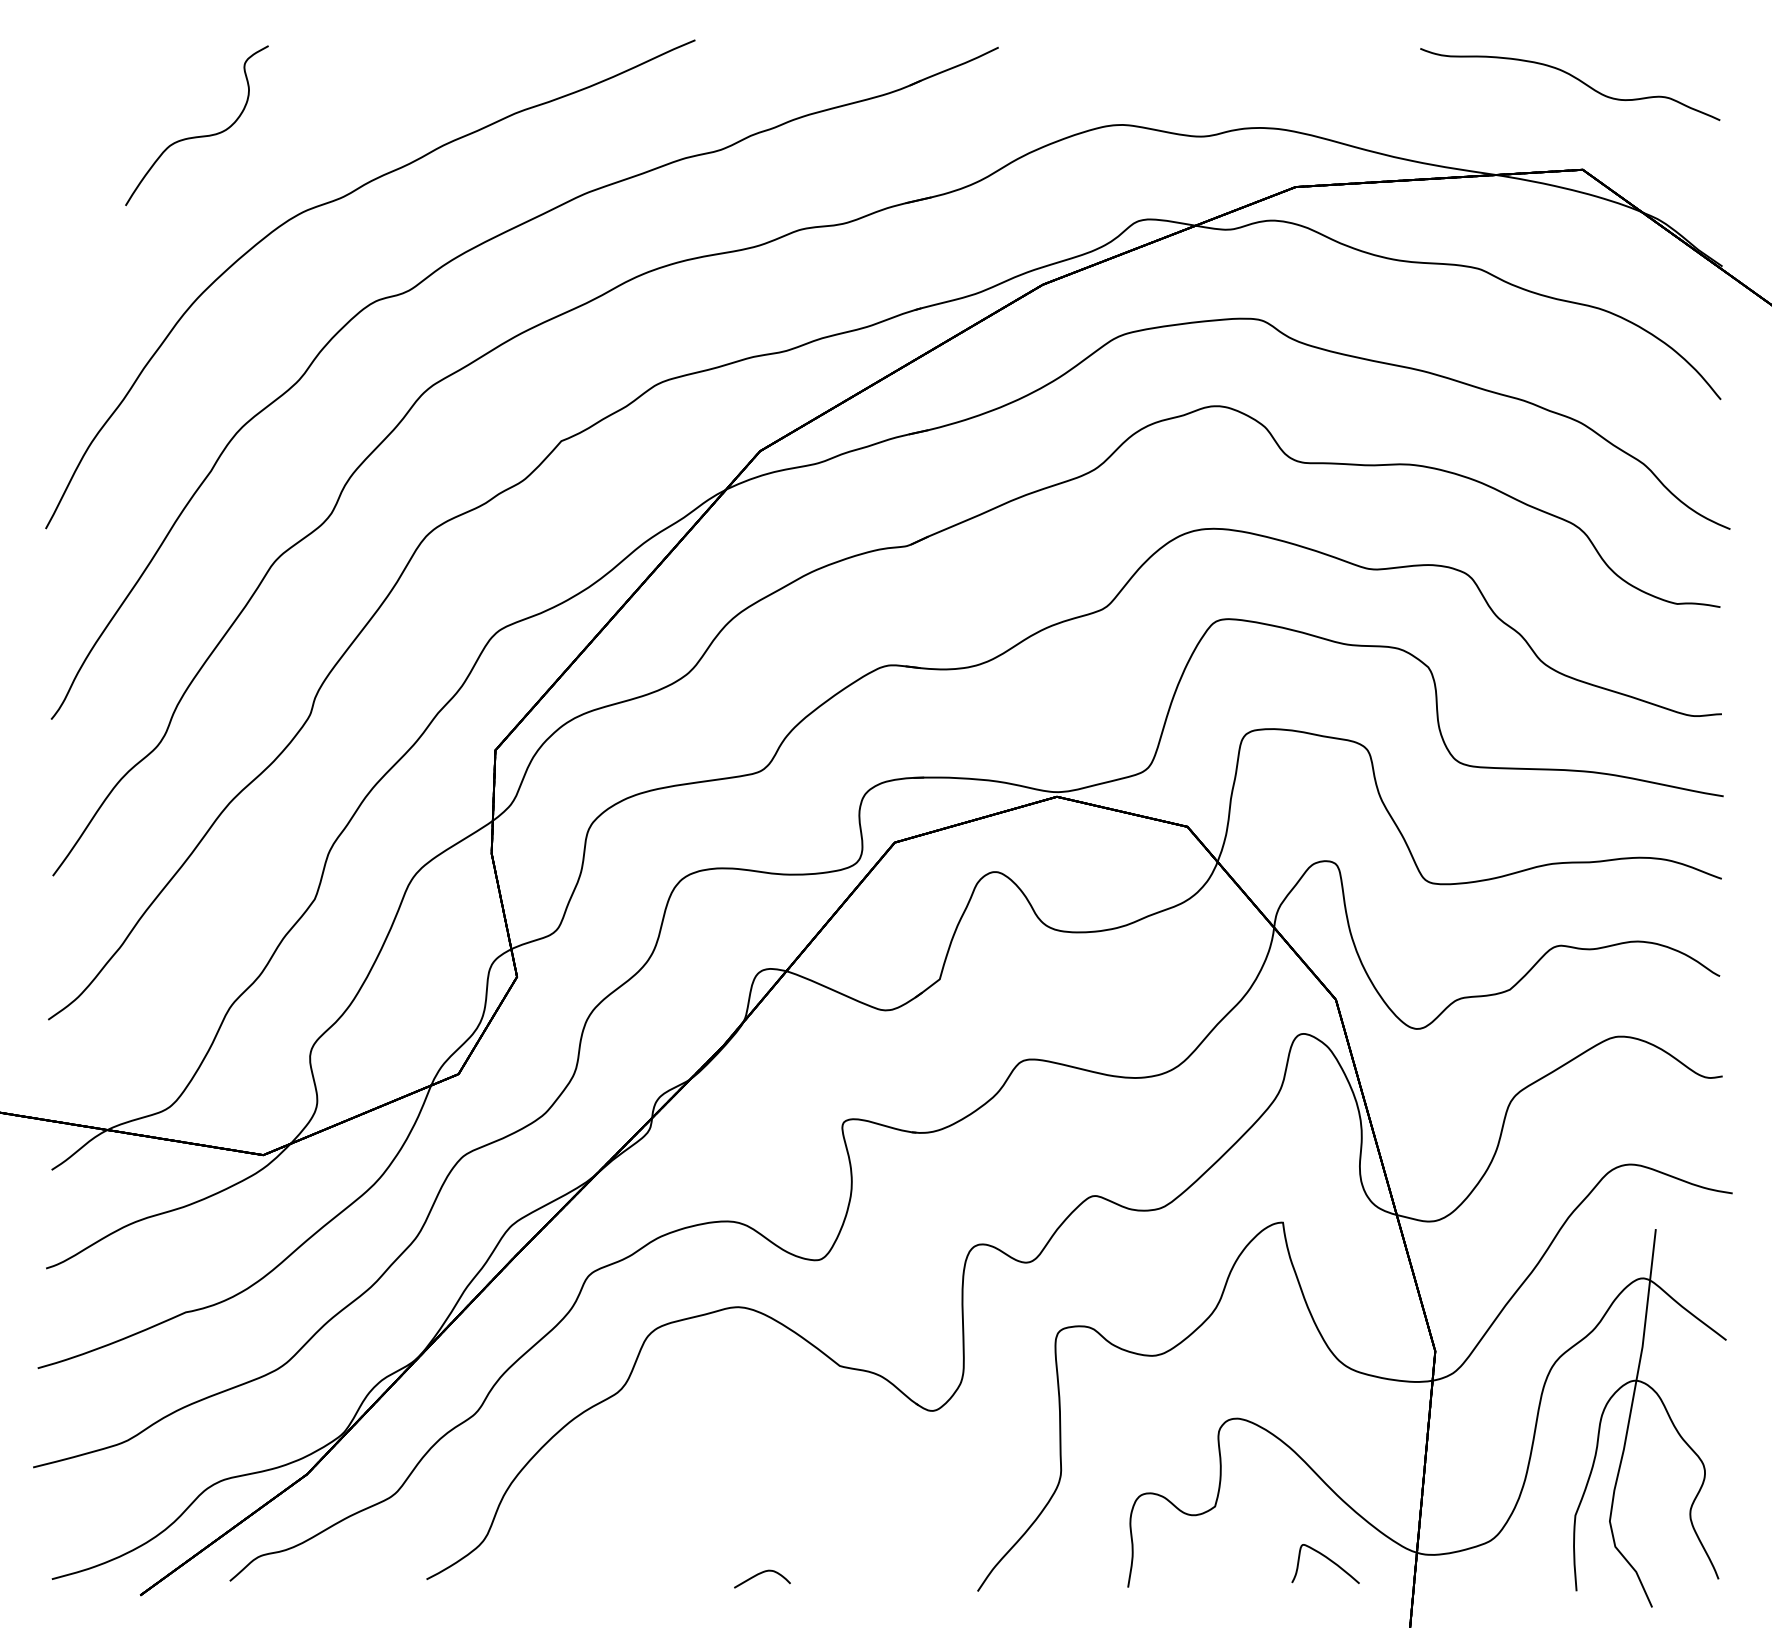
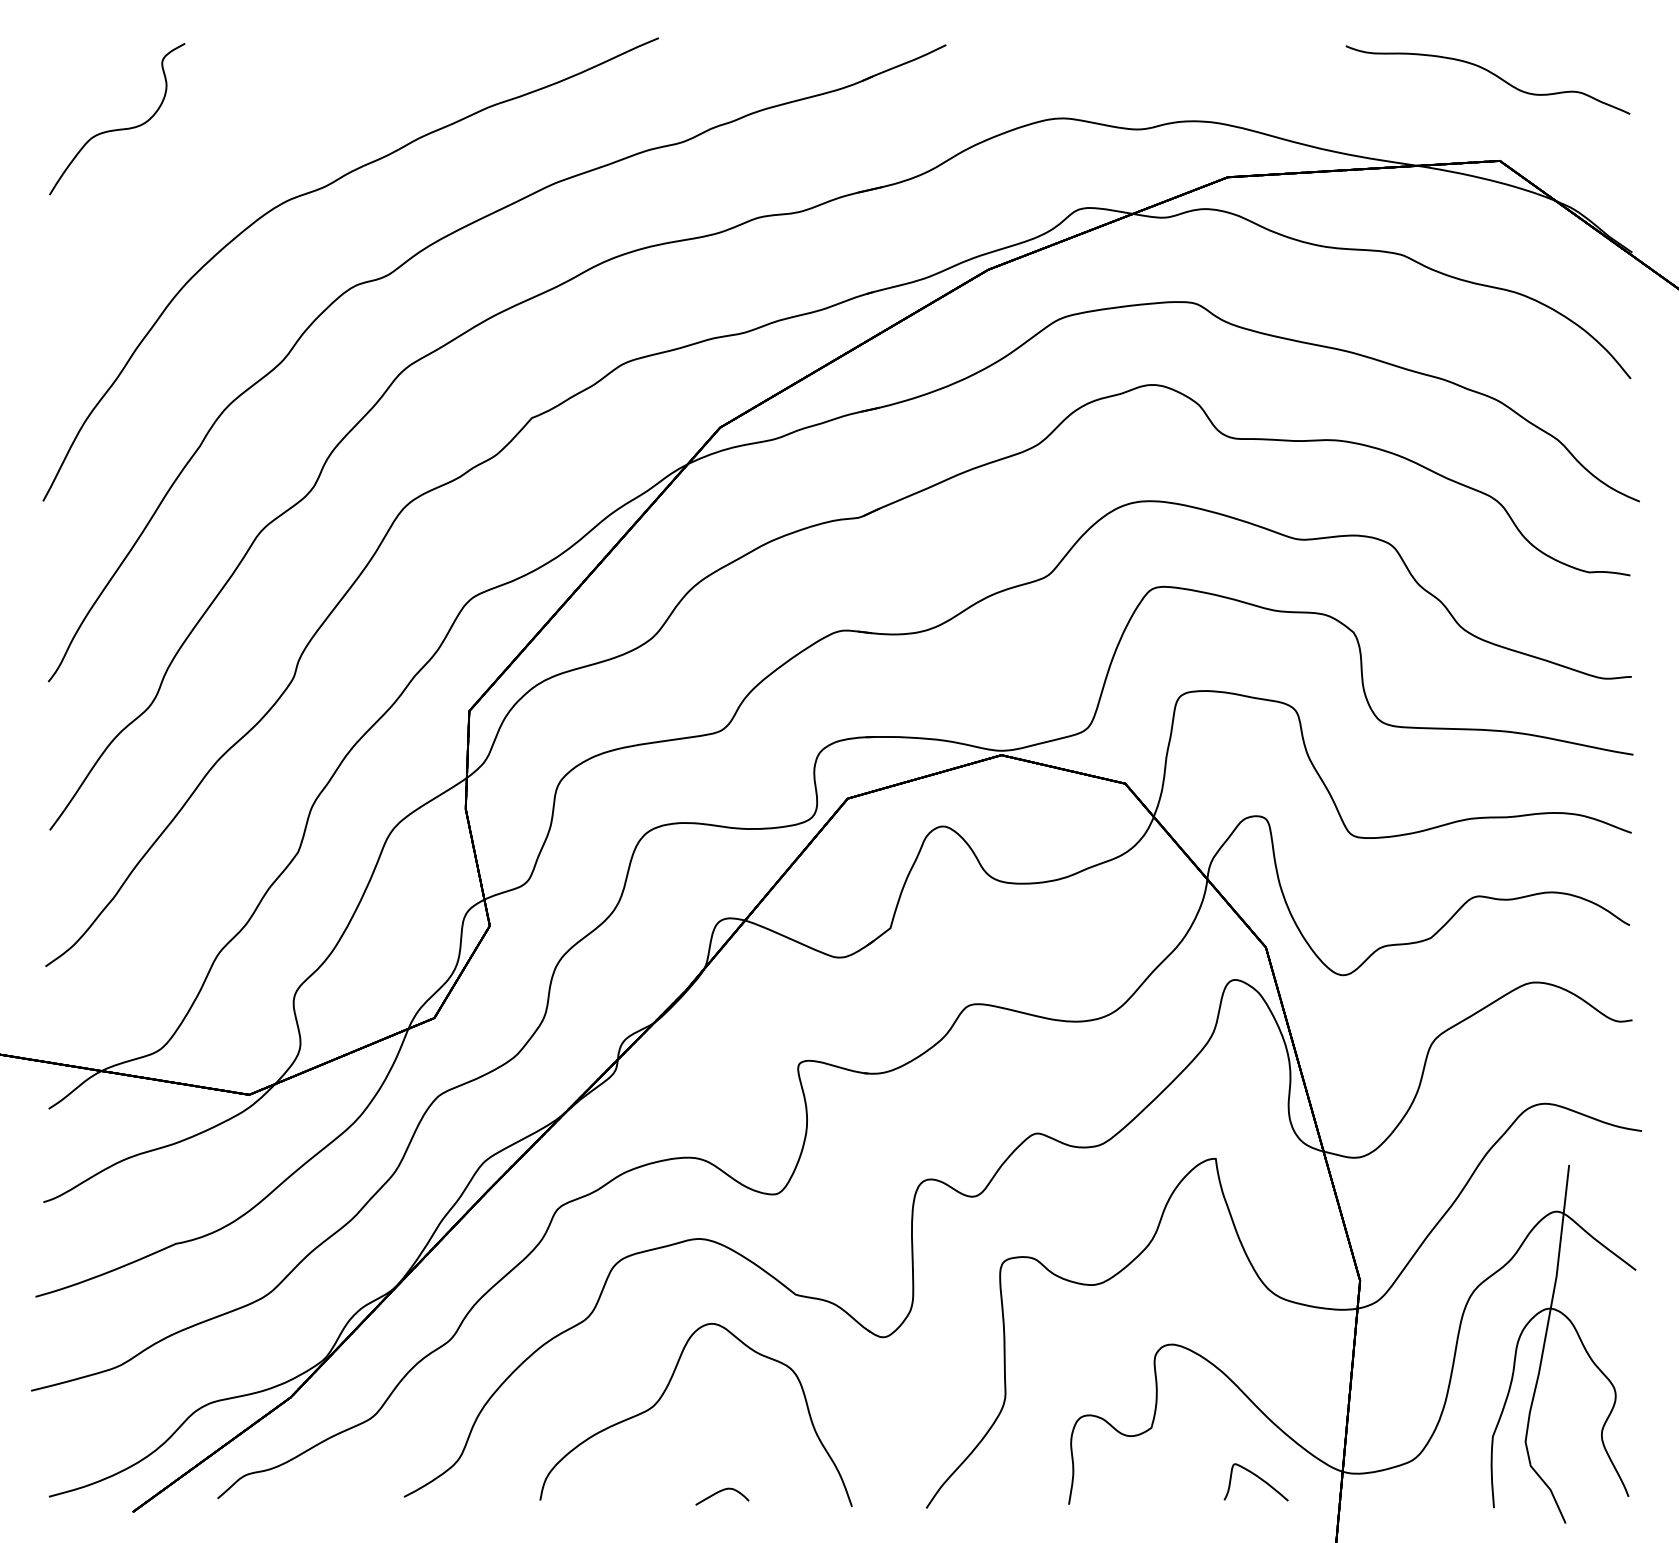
part: (200, 135) -> (120, 128), moved
part: (701, 1470) -> (664, 1393), added

